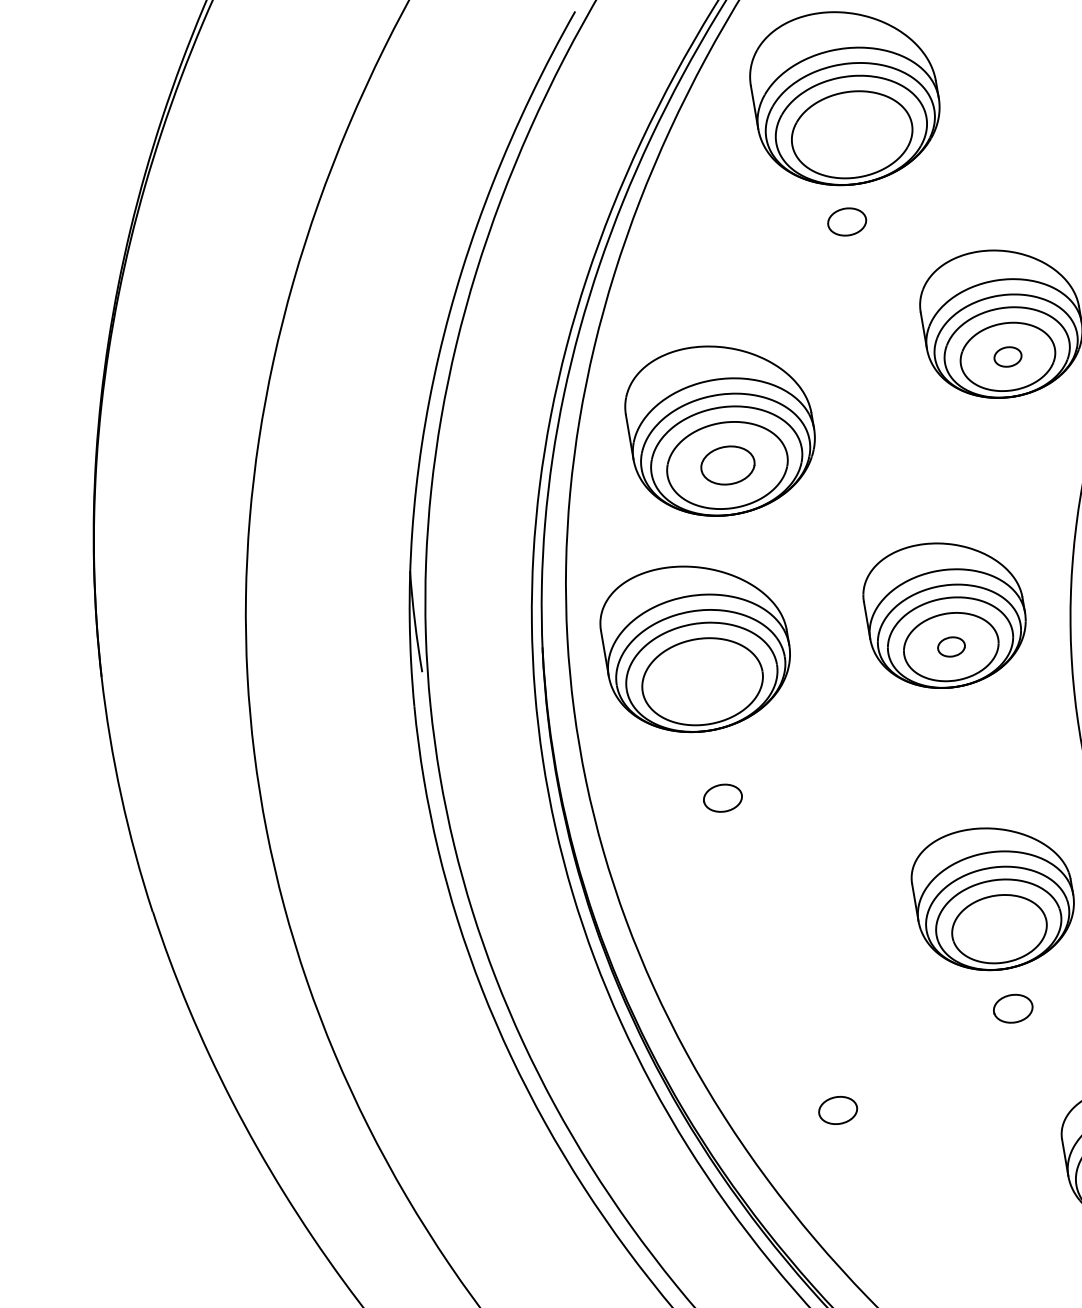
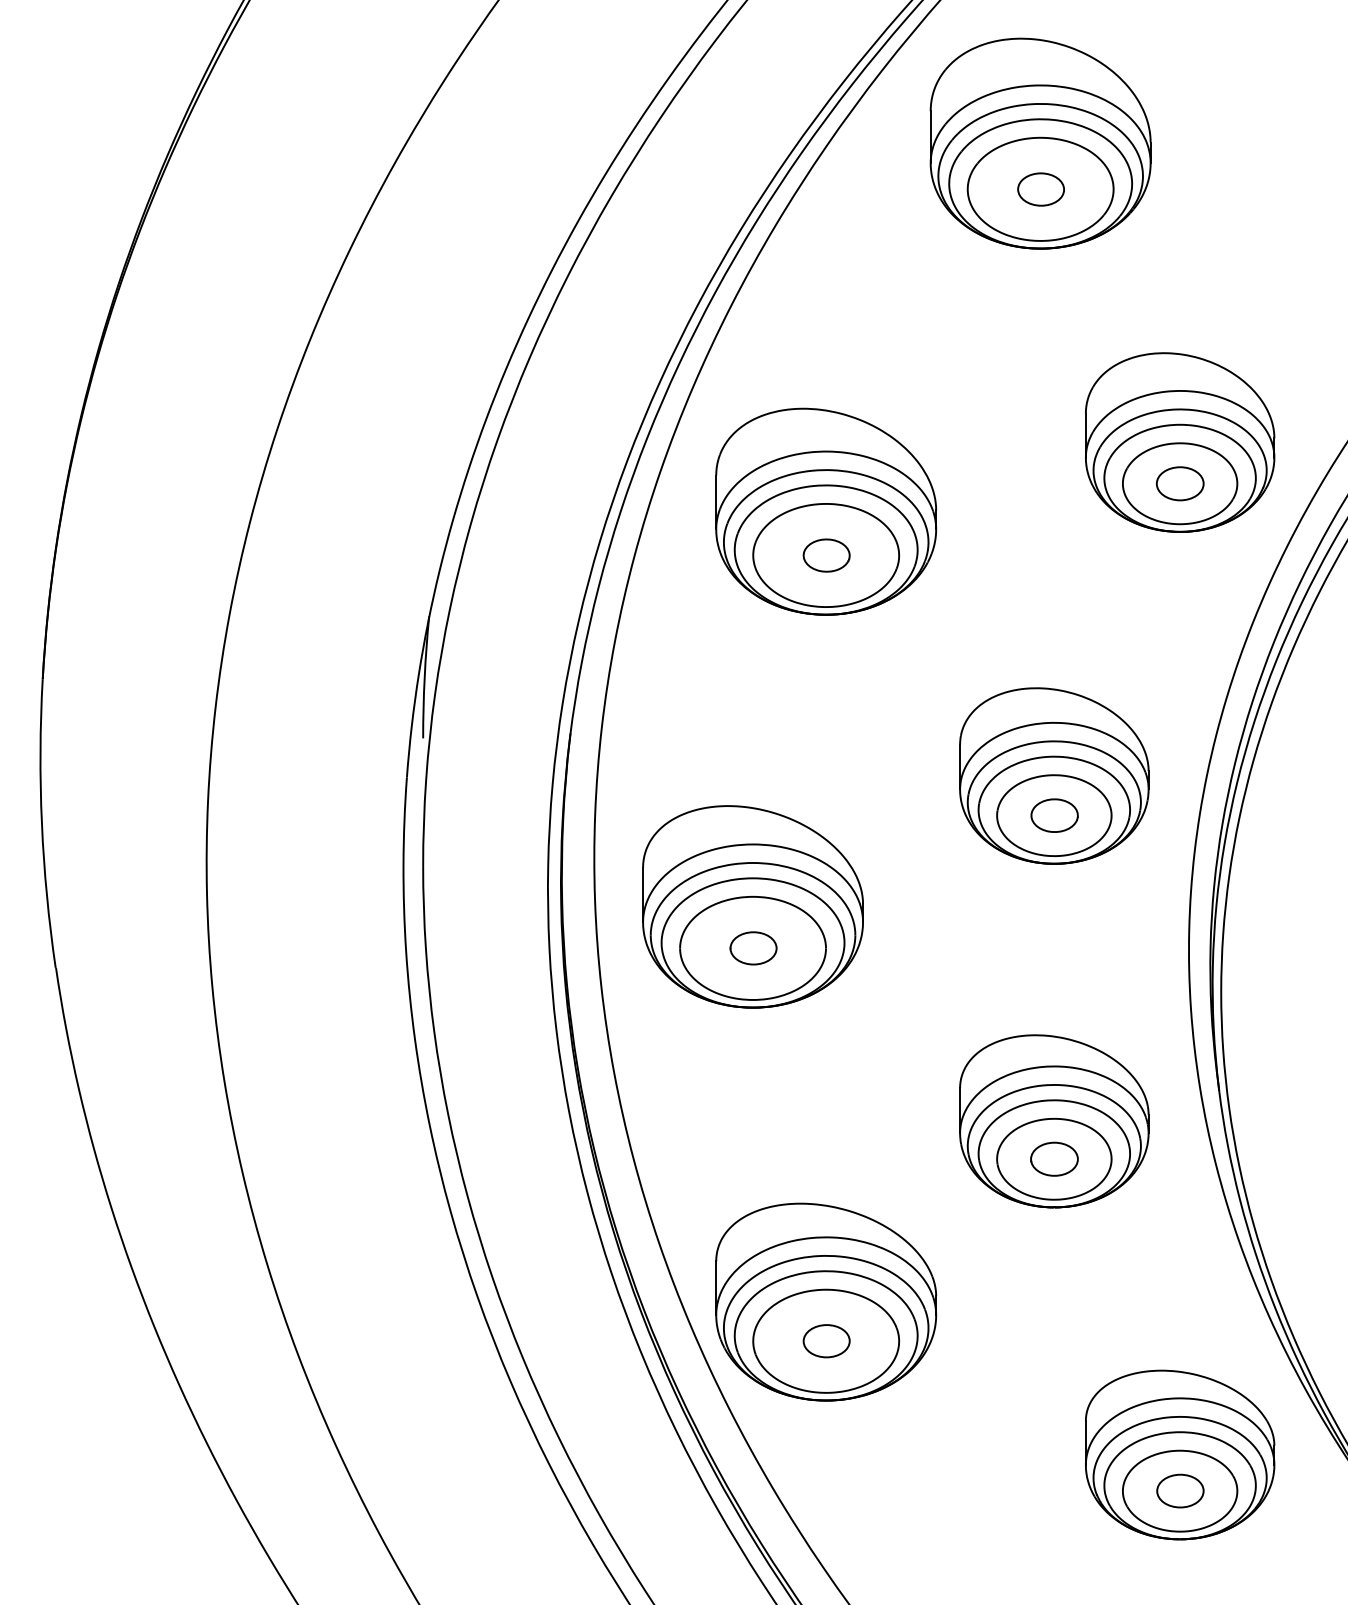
part: (846, 222) -> (1040, 189), moved
part: (1007, 356) -> (1179, 483), size x1.43
part: (727, 465) -> (826, 555), size x0.71
part: (951, 646) -> (1054, 815), size x1.43
part: (696, 647) -> (752, 906), moved
part: (1013, 1008) -> (1054, 1158), moved
part: (832, 1077) -> (826, 1301), added

